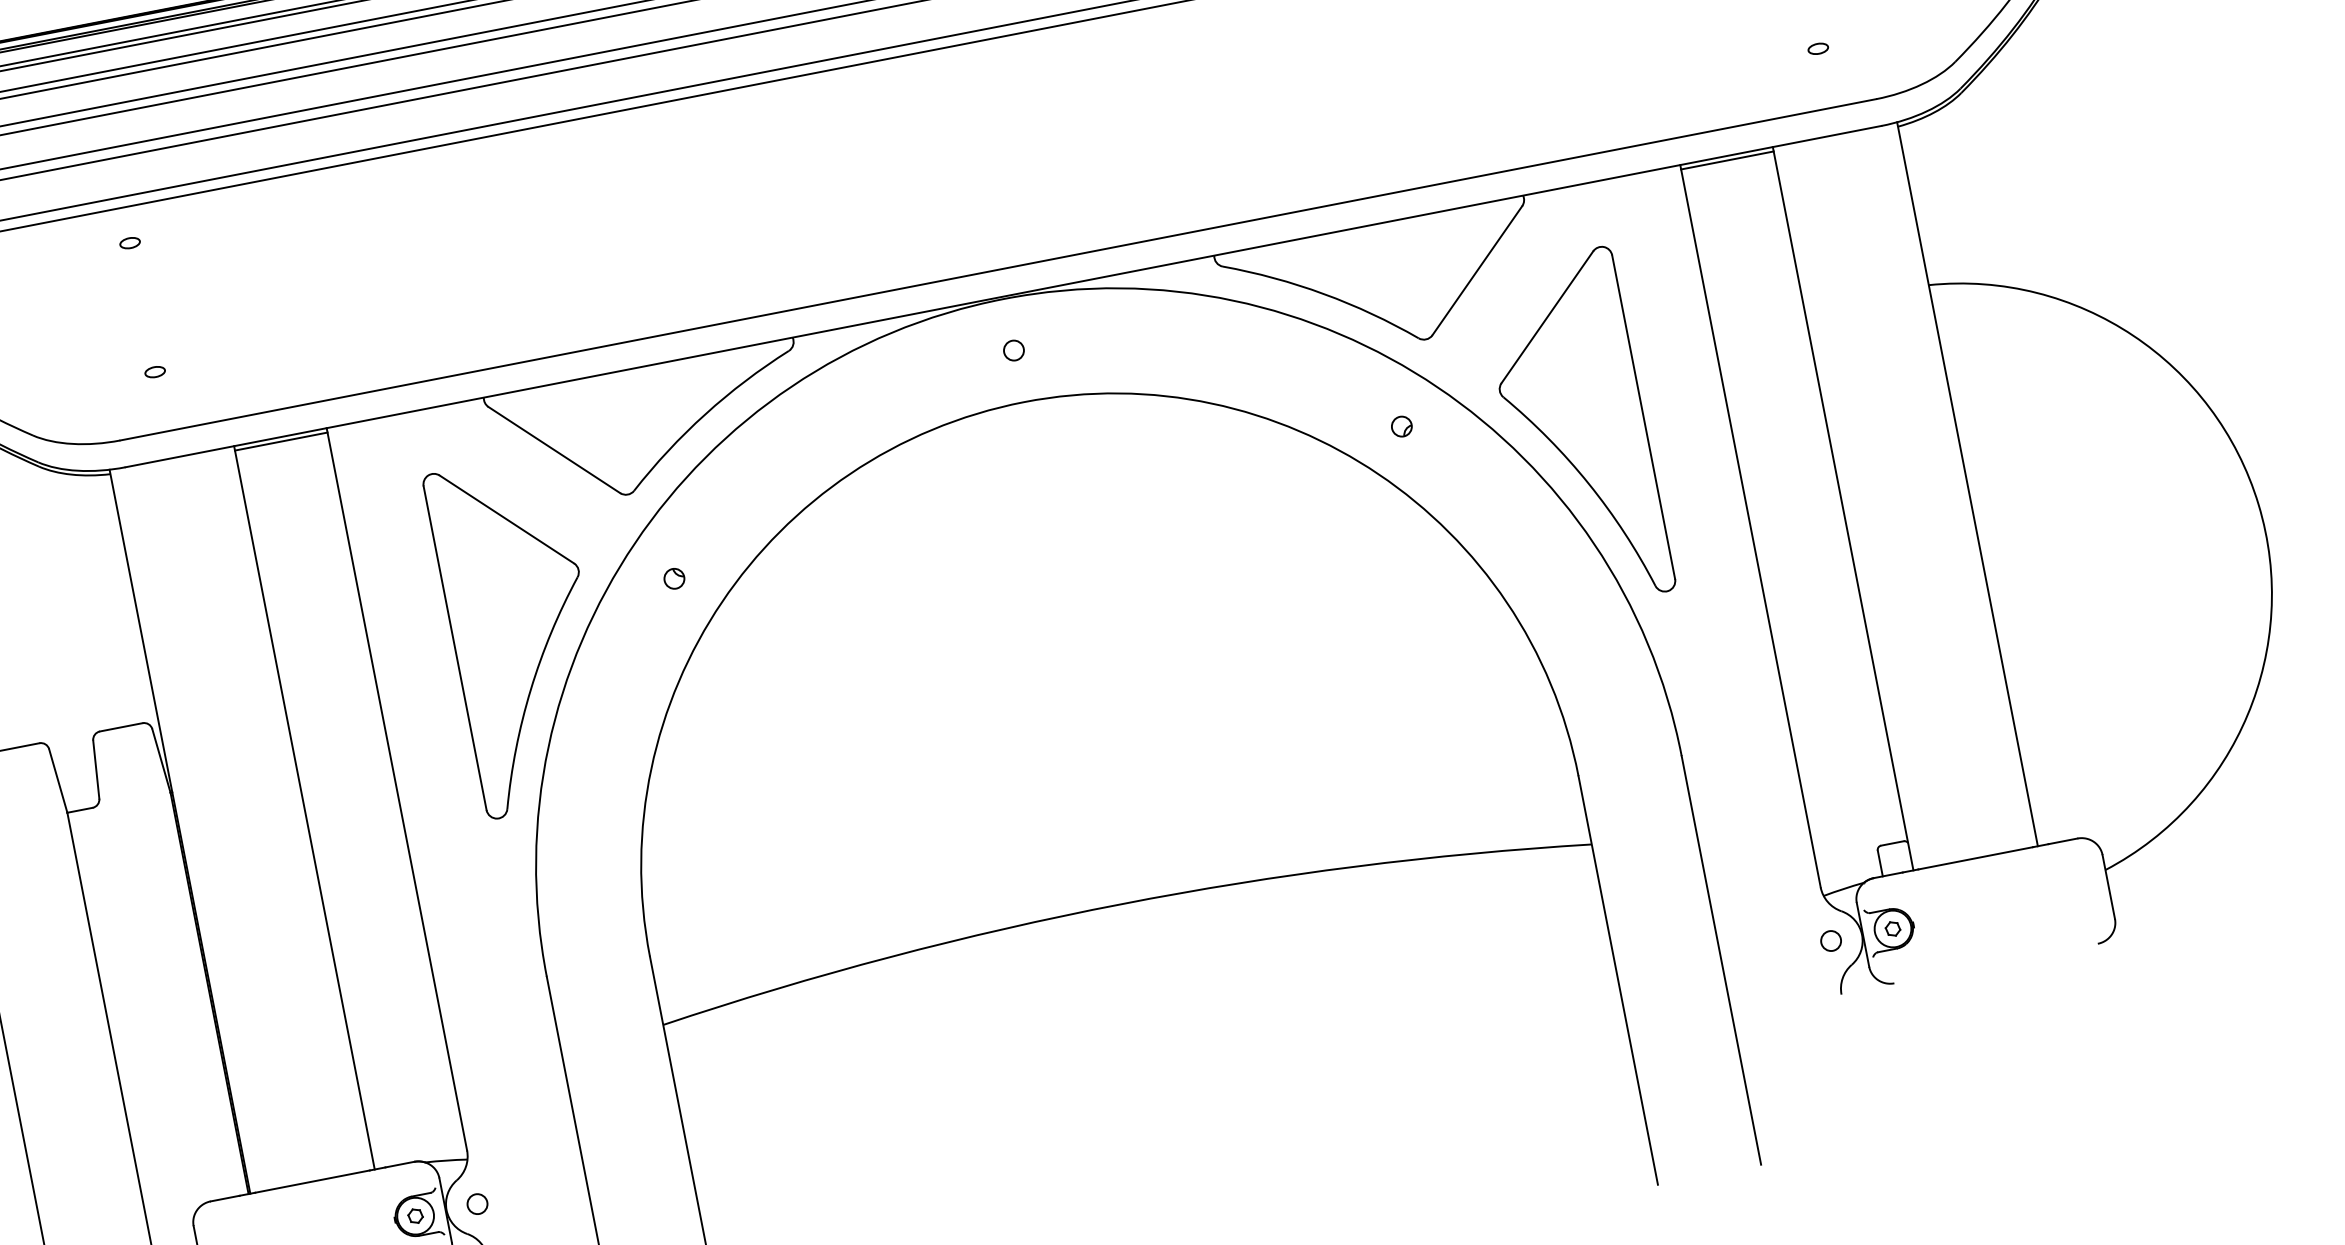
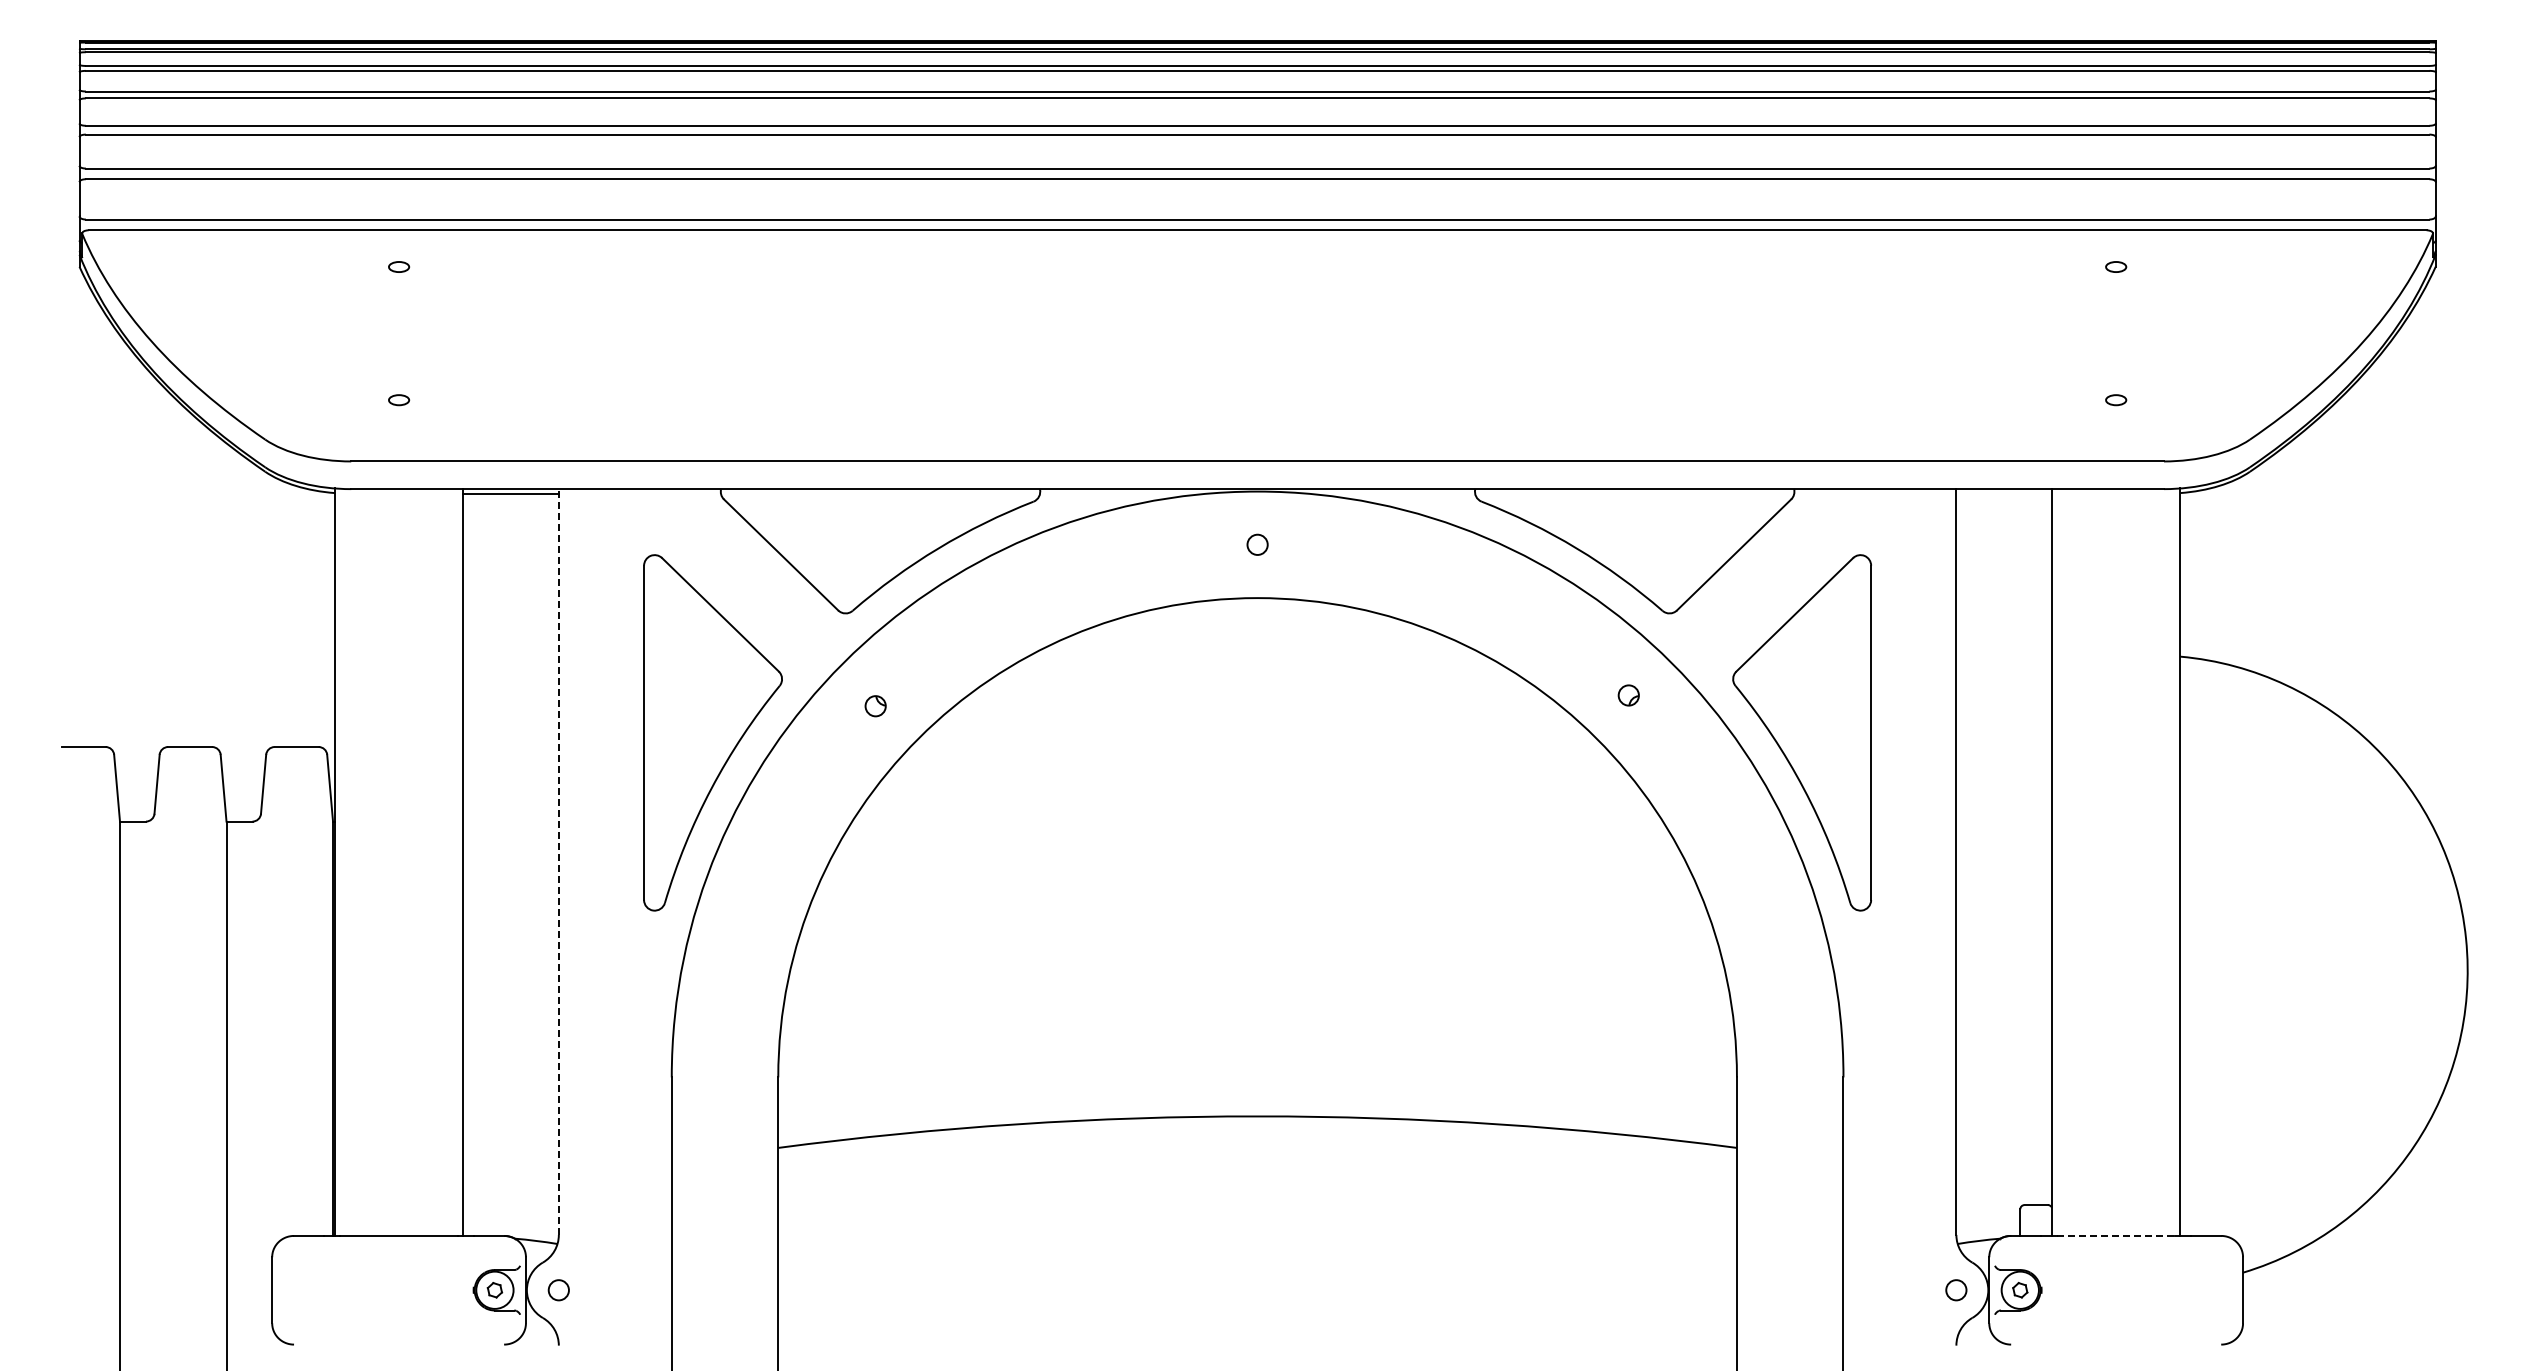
line: (1726, 160) -> (2003, 493), removed
line: (396, 789) -> (558, 862), solid -> dashed
line: (1975, 857) -> (2116, 1235), solid -> dashed

